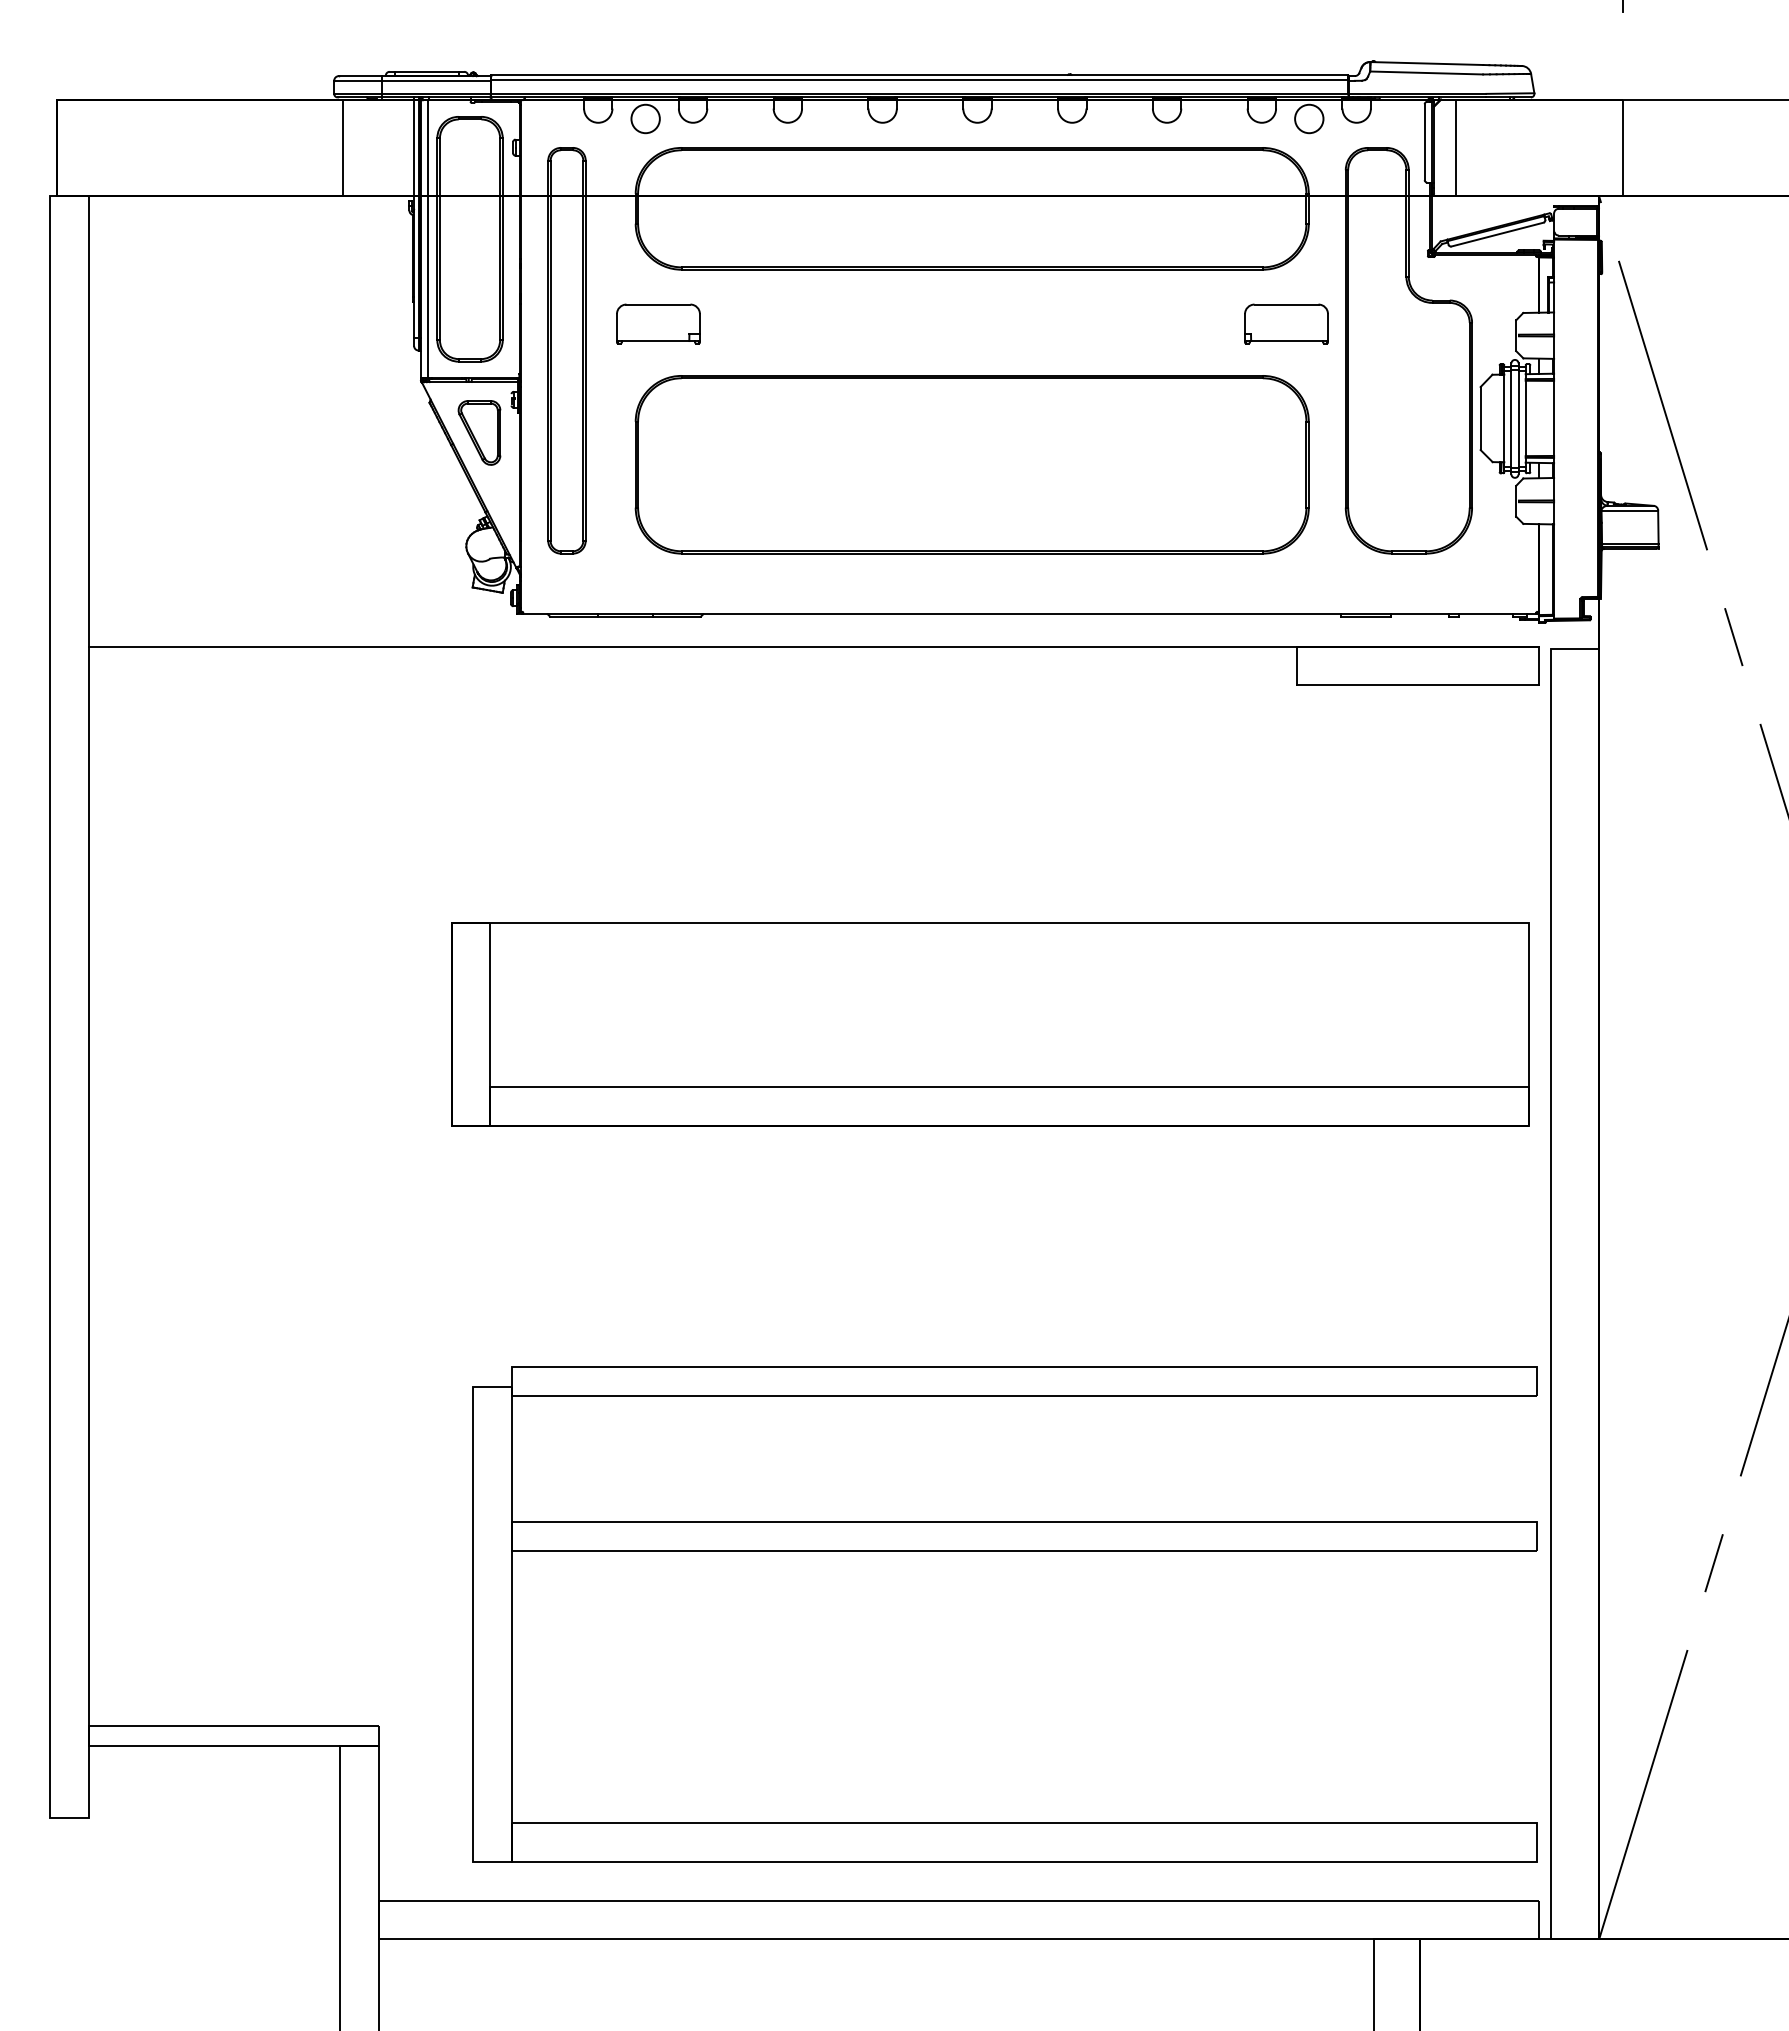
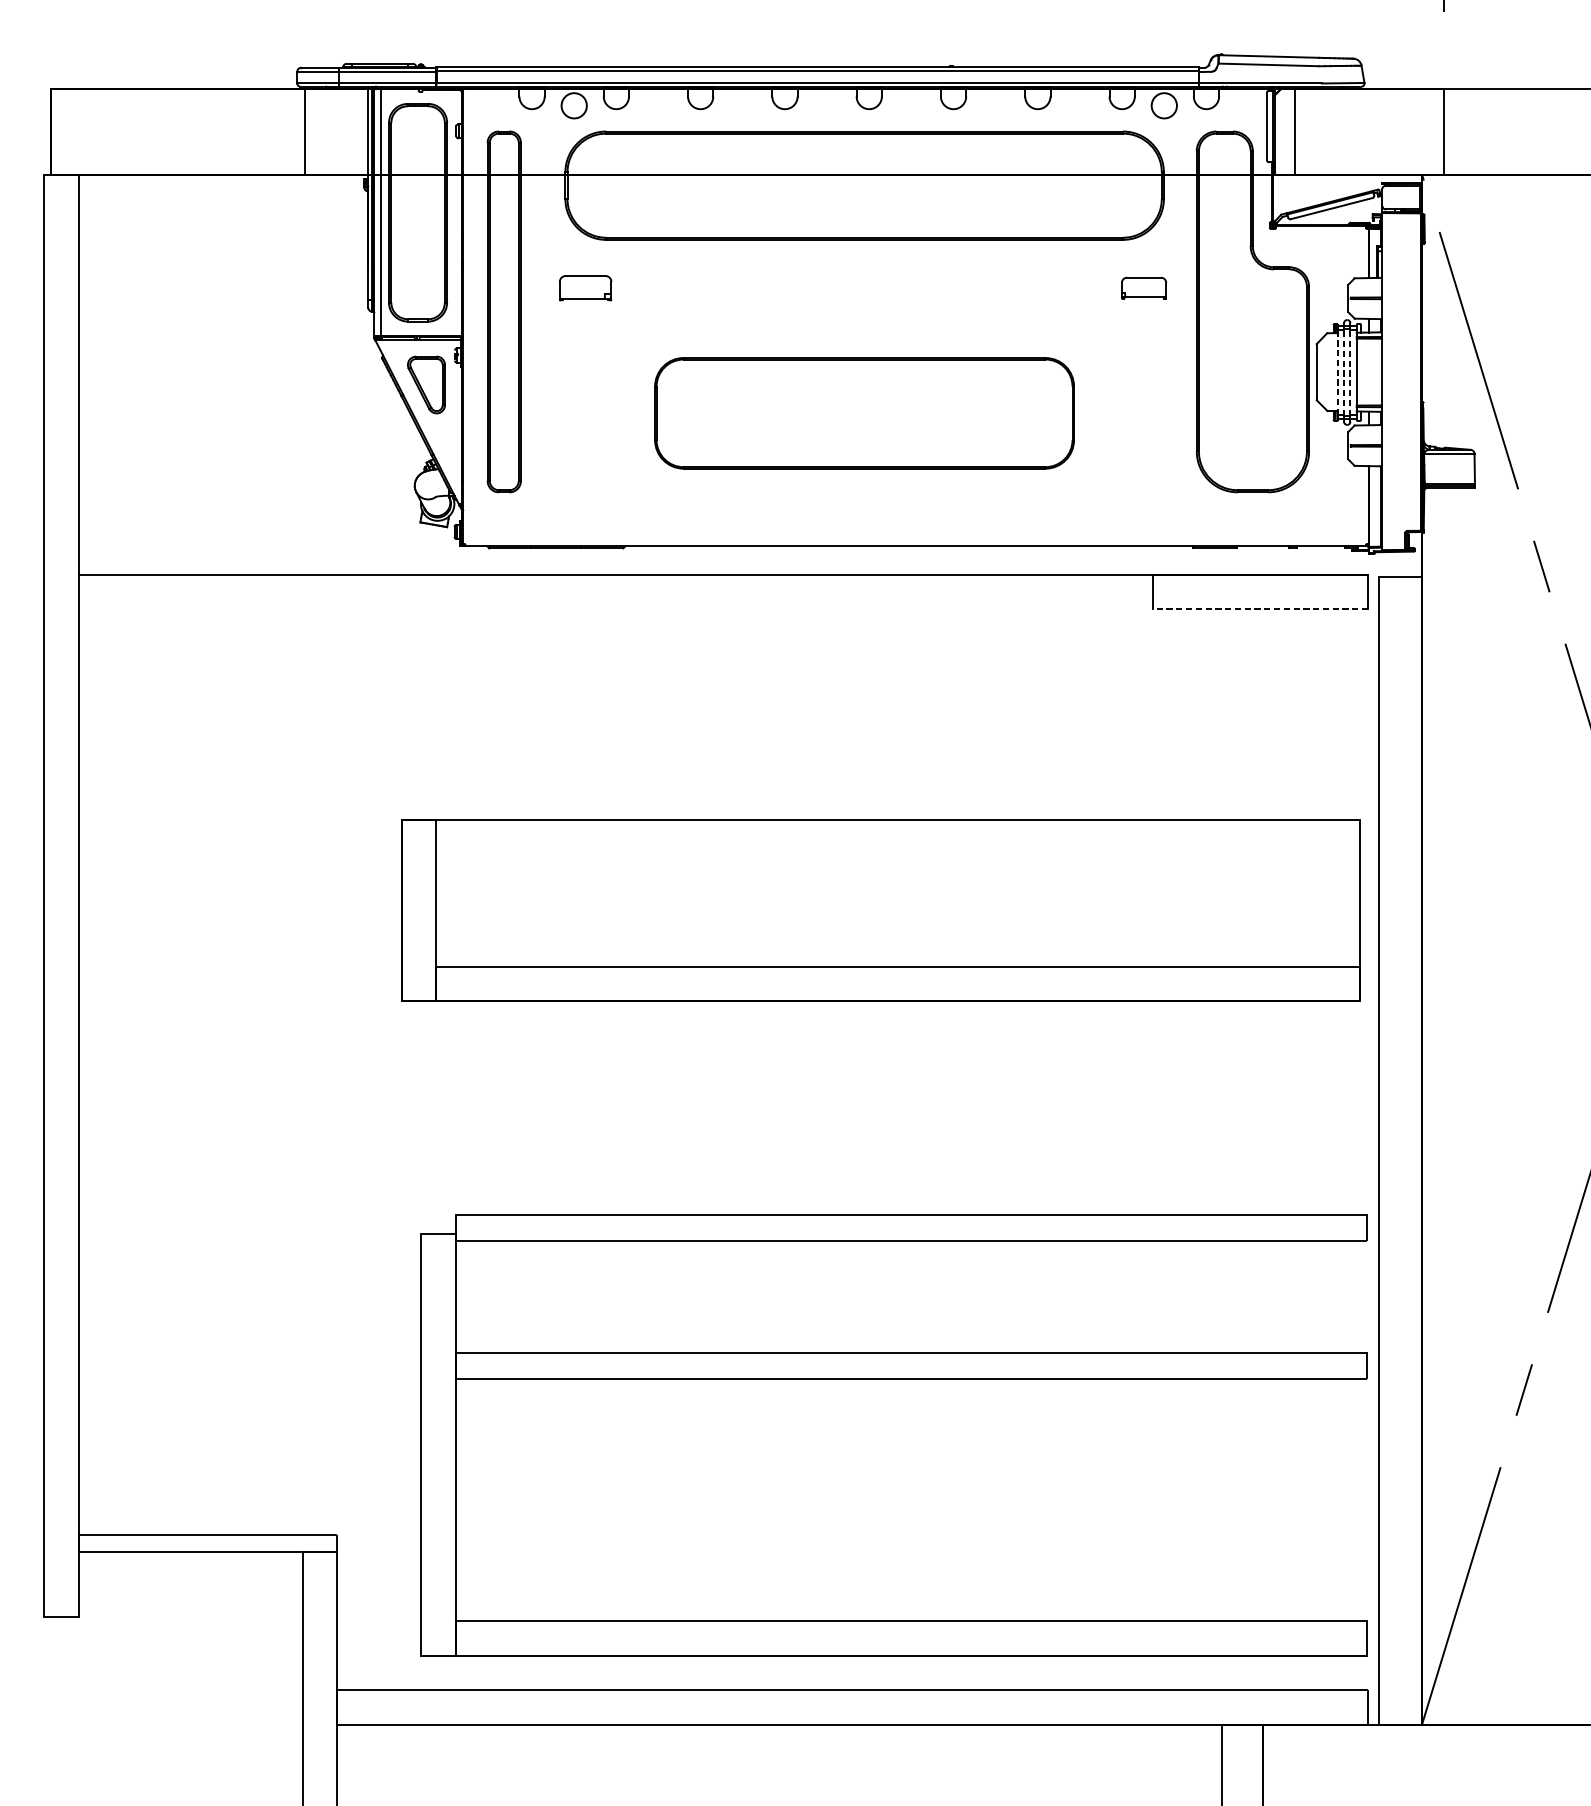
part: (658, 323) -> (585, 287), size x0.7
part: (1286, 323) -> (1144, 287), size x0.6
line: (1504, 418) -> (1337, 372), solid -> dashed
line: (1511, 418) -> (1344, 372), solid -> dashed
line: (1518, 418) -> (1350, 372), solid -> dashed
part: (971, 464) -> (863, 413), size x0.7
line: (1417, 685) -> (1260, 609), solid -> dashed

